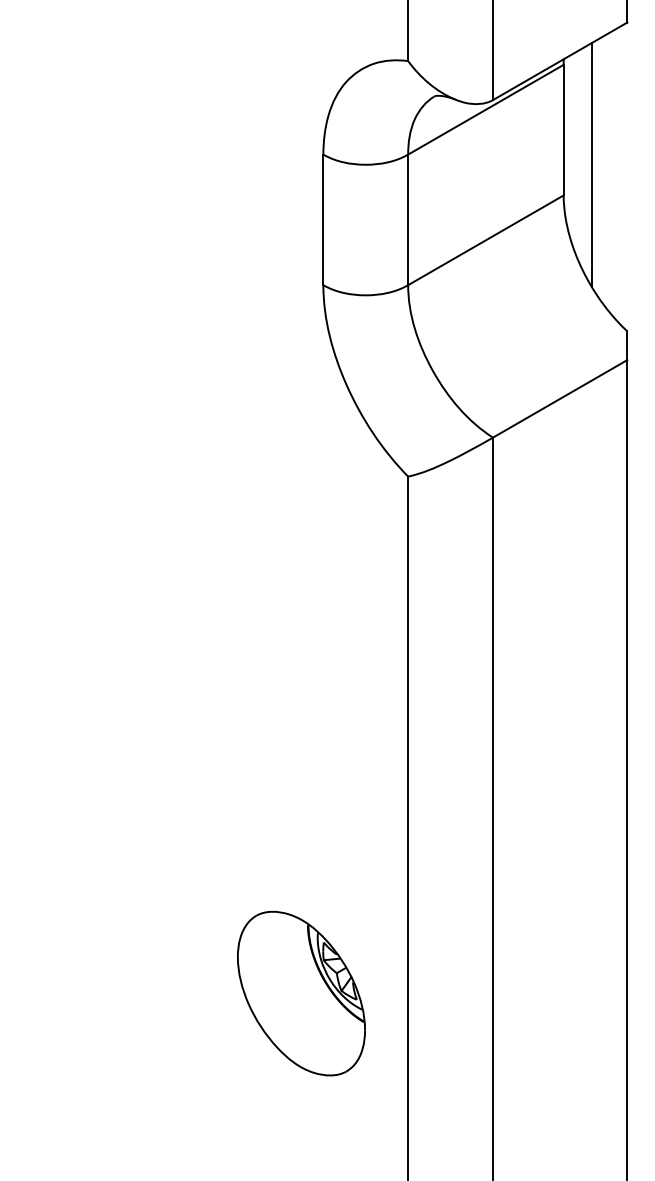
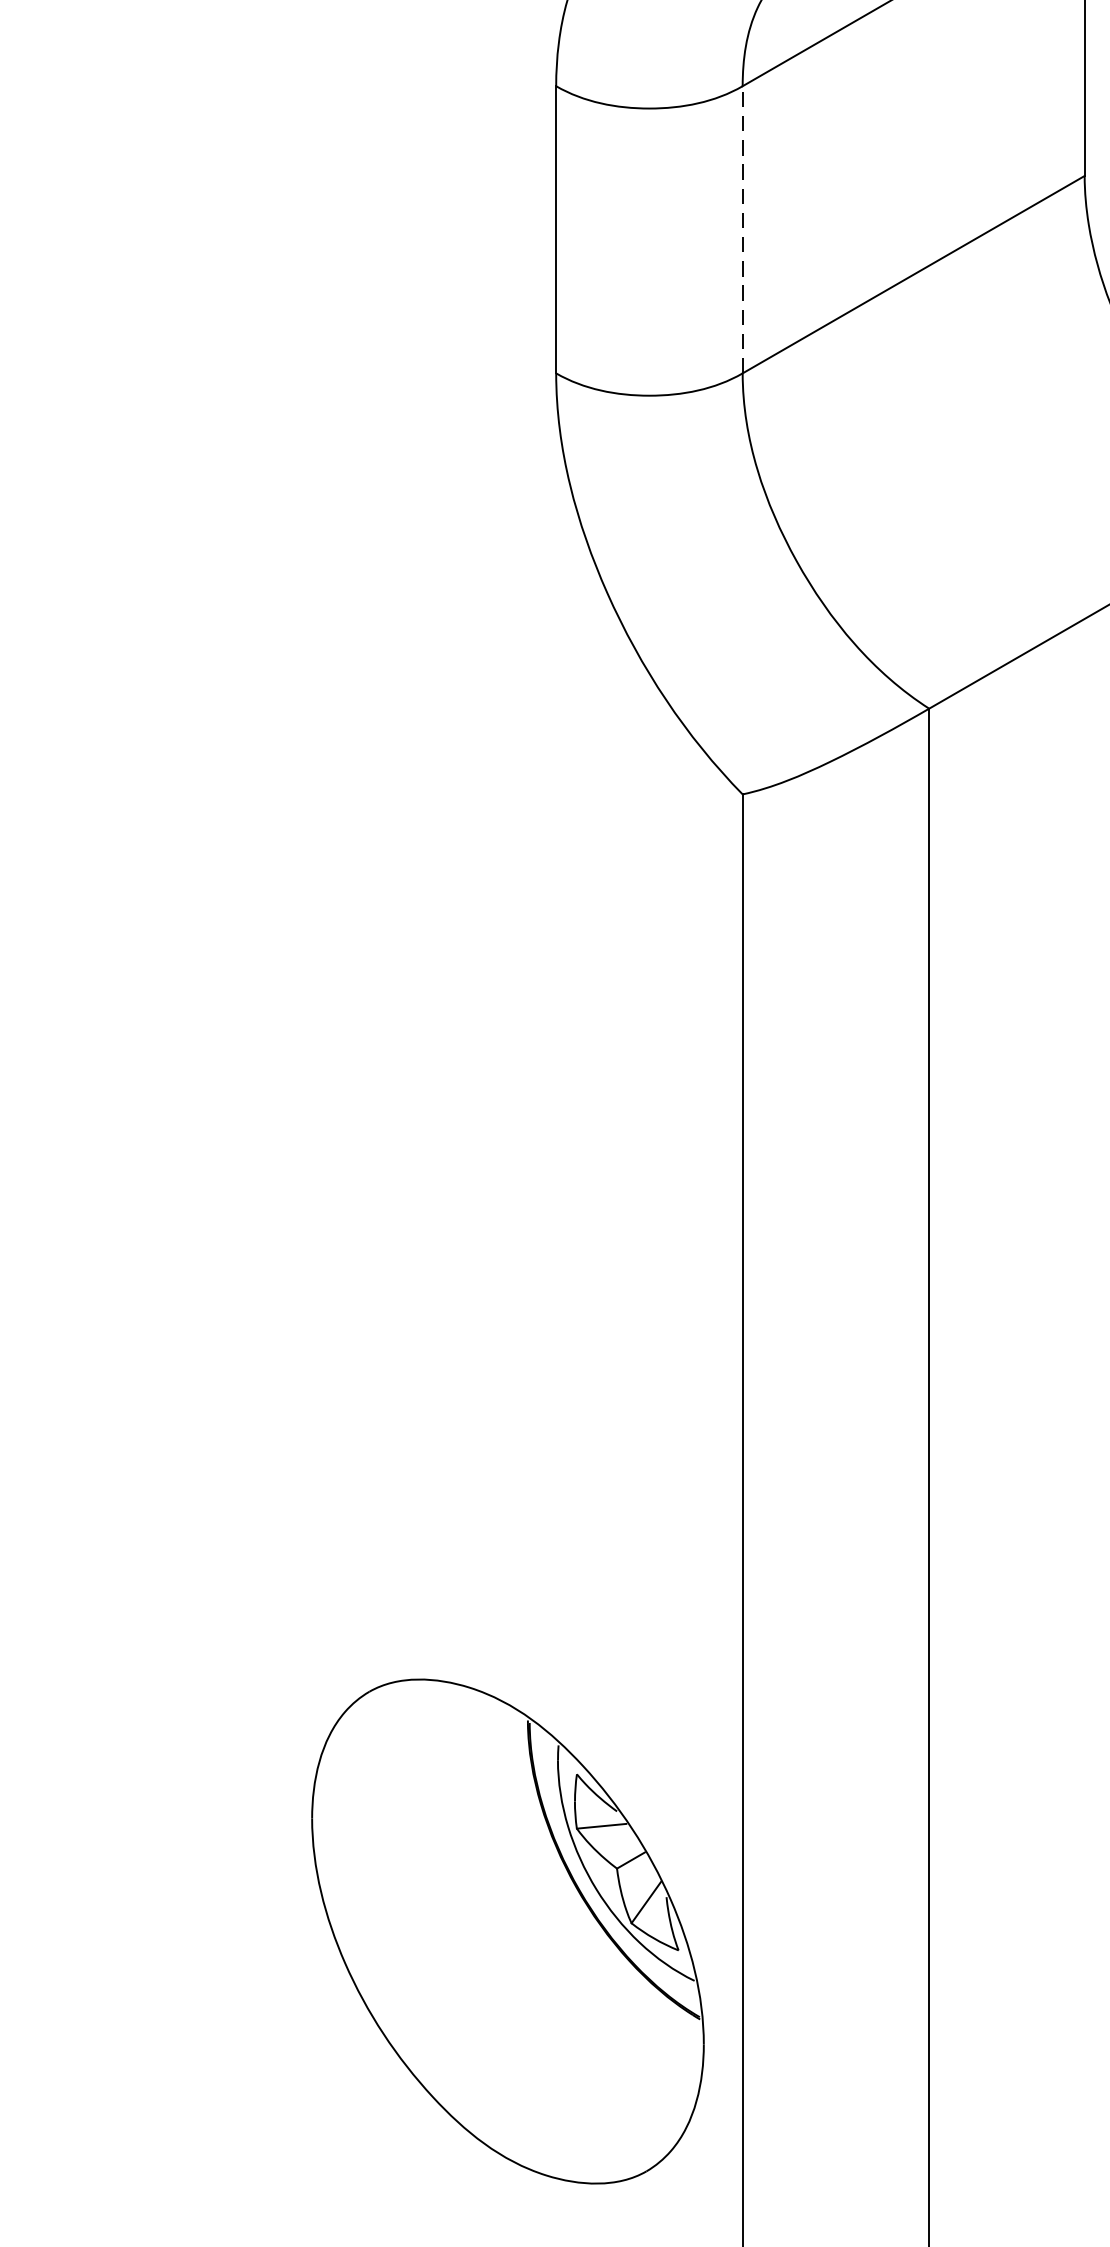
line: (408, 219) -> (743, 228), solid -> dashed
part: (301, 993) -> (508, 1931), size x1.4

